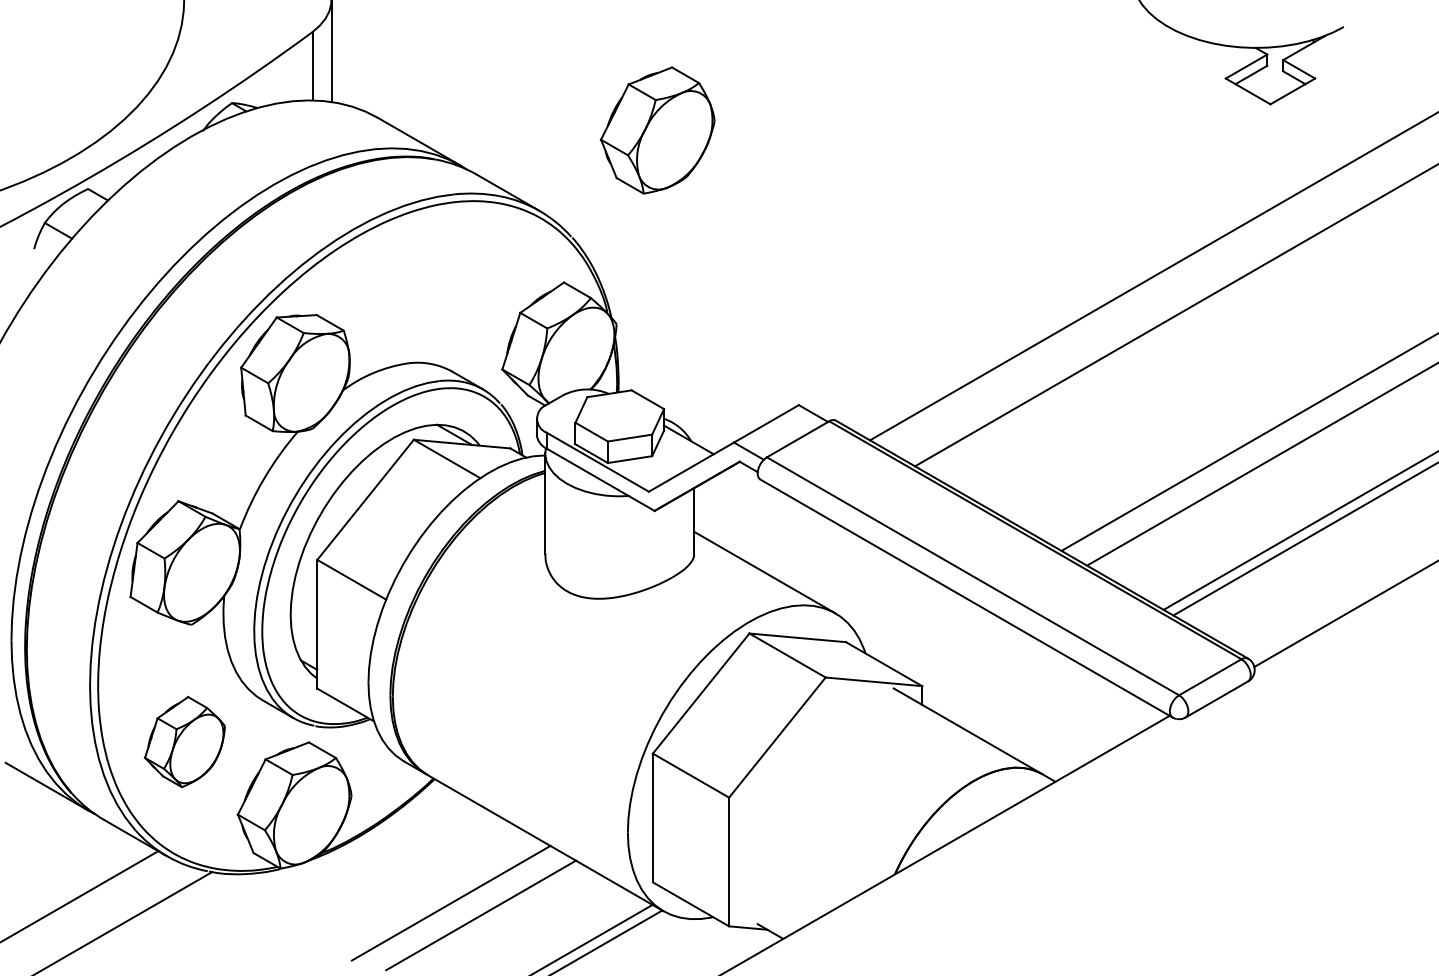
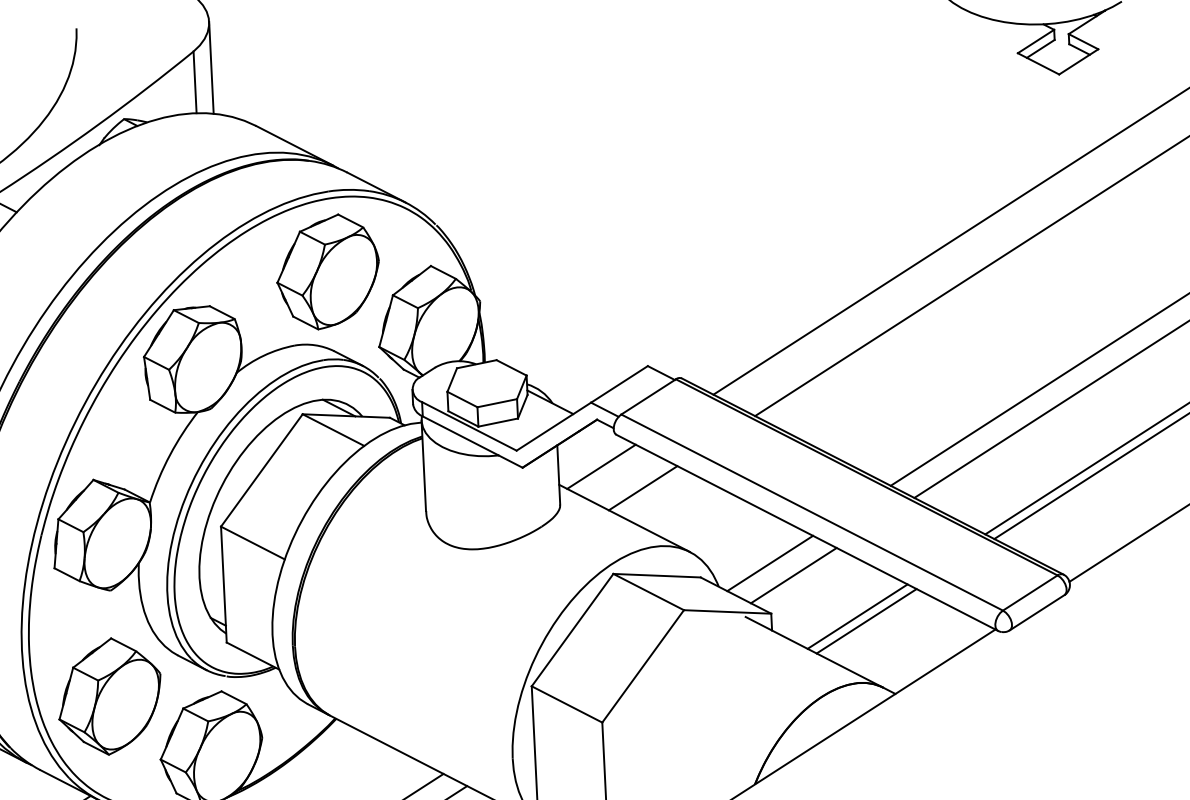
part: (657, 130) -> (327, 271), moved
line: (741, 513) -> (600, 466), added
line: (786, 539) -> (642, 487), added
line: (923, 630) -> (769, 563), added
line: (949, 644) -> (794, 574), added
line: (1017, 694) -> (857, 617), added
line: (1027, 699) -> (866, 621), added
part: (184, 741) -> (109, 696), size x1.43

